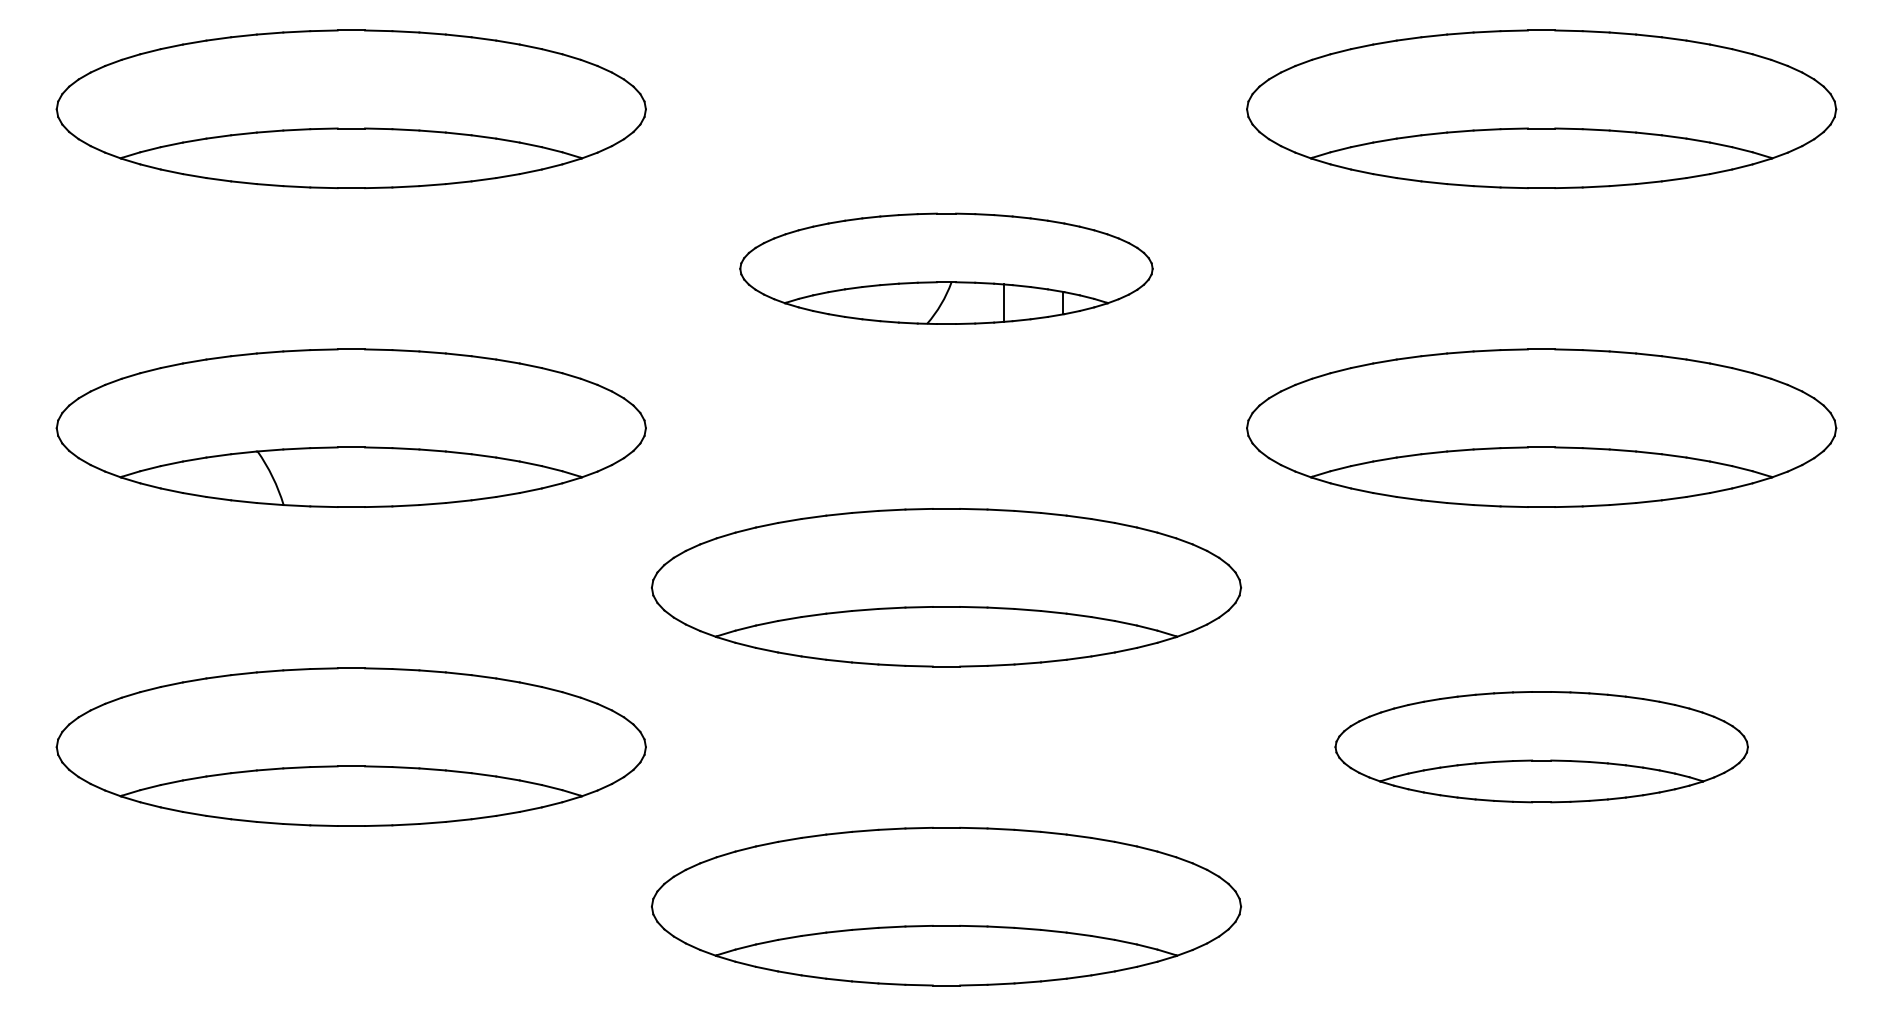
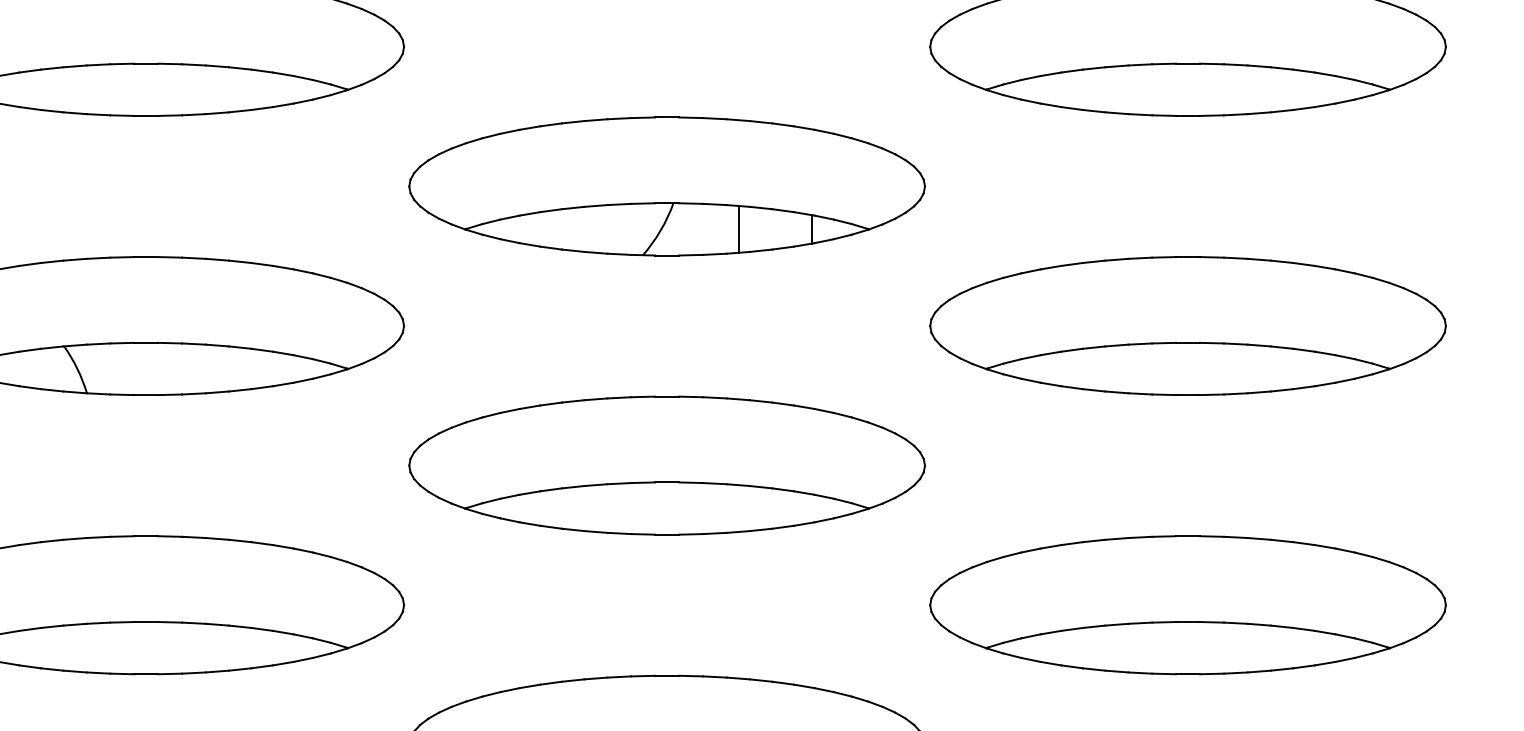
part: (946, 268) -> (667, 186), size x1.43
part: (1541, 746) -> (1187, 604), size x1.43

